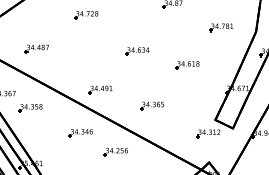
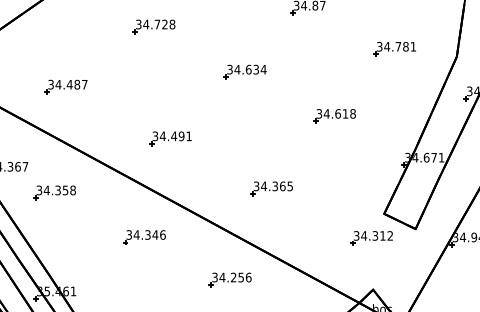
part: (137, 51) -> (245, 72), moved
part: (100, 89) -> (170, 138), moved
part: (115, 152) -> (229, 280), moved

